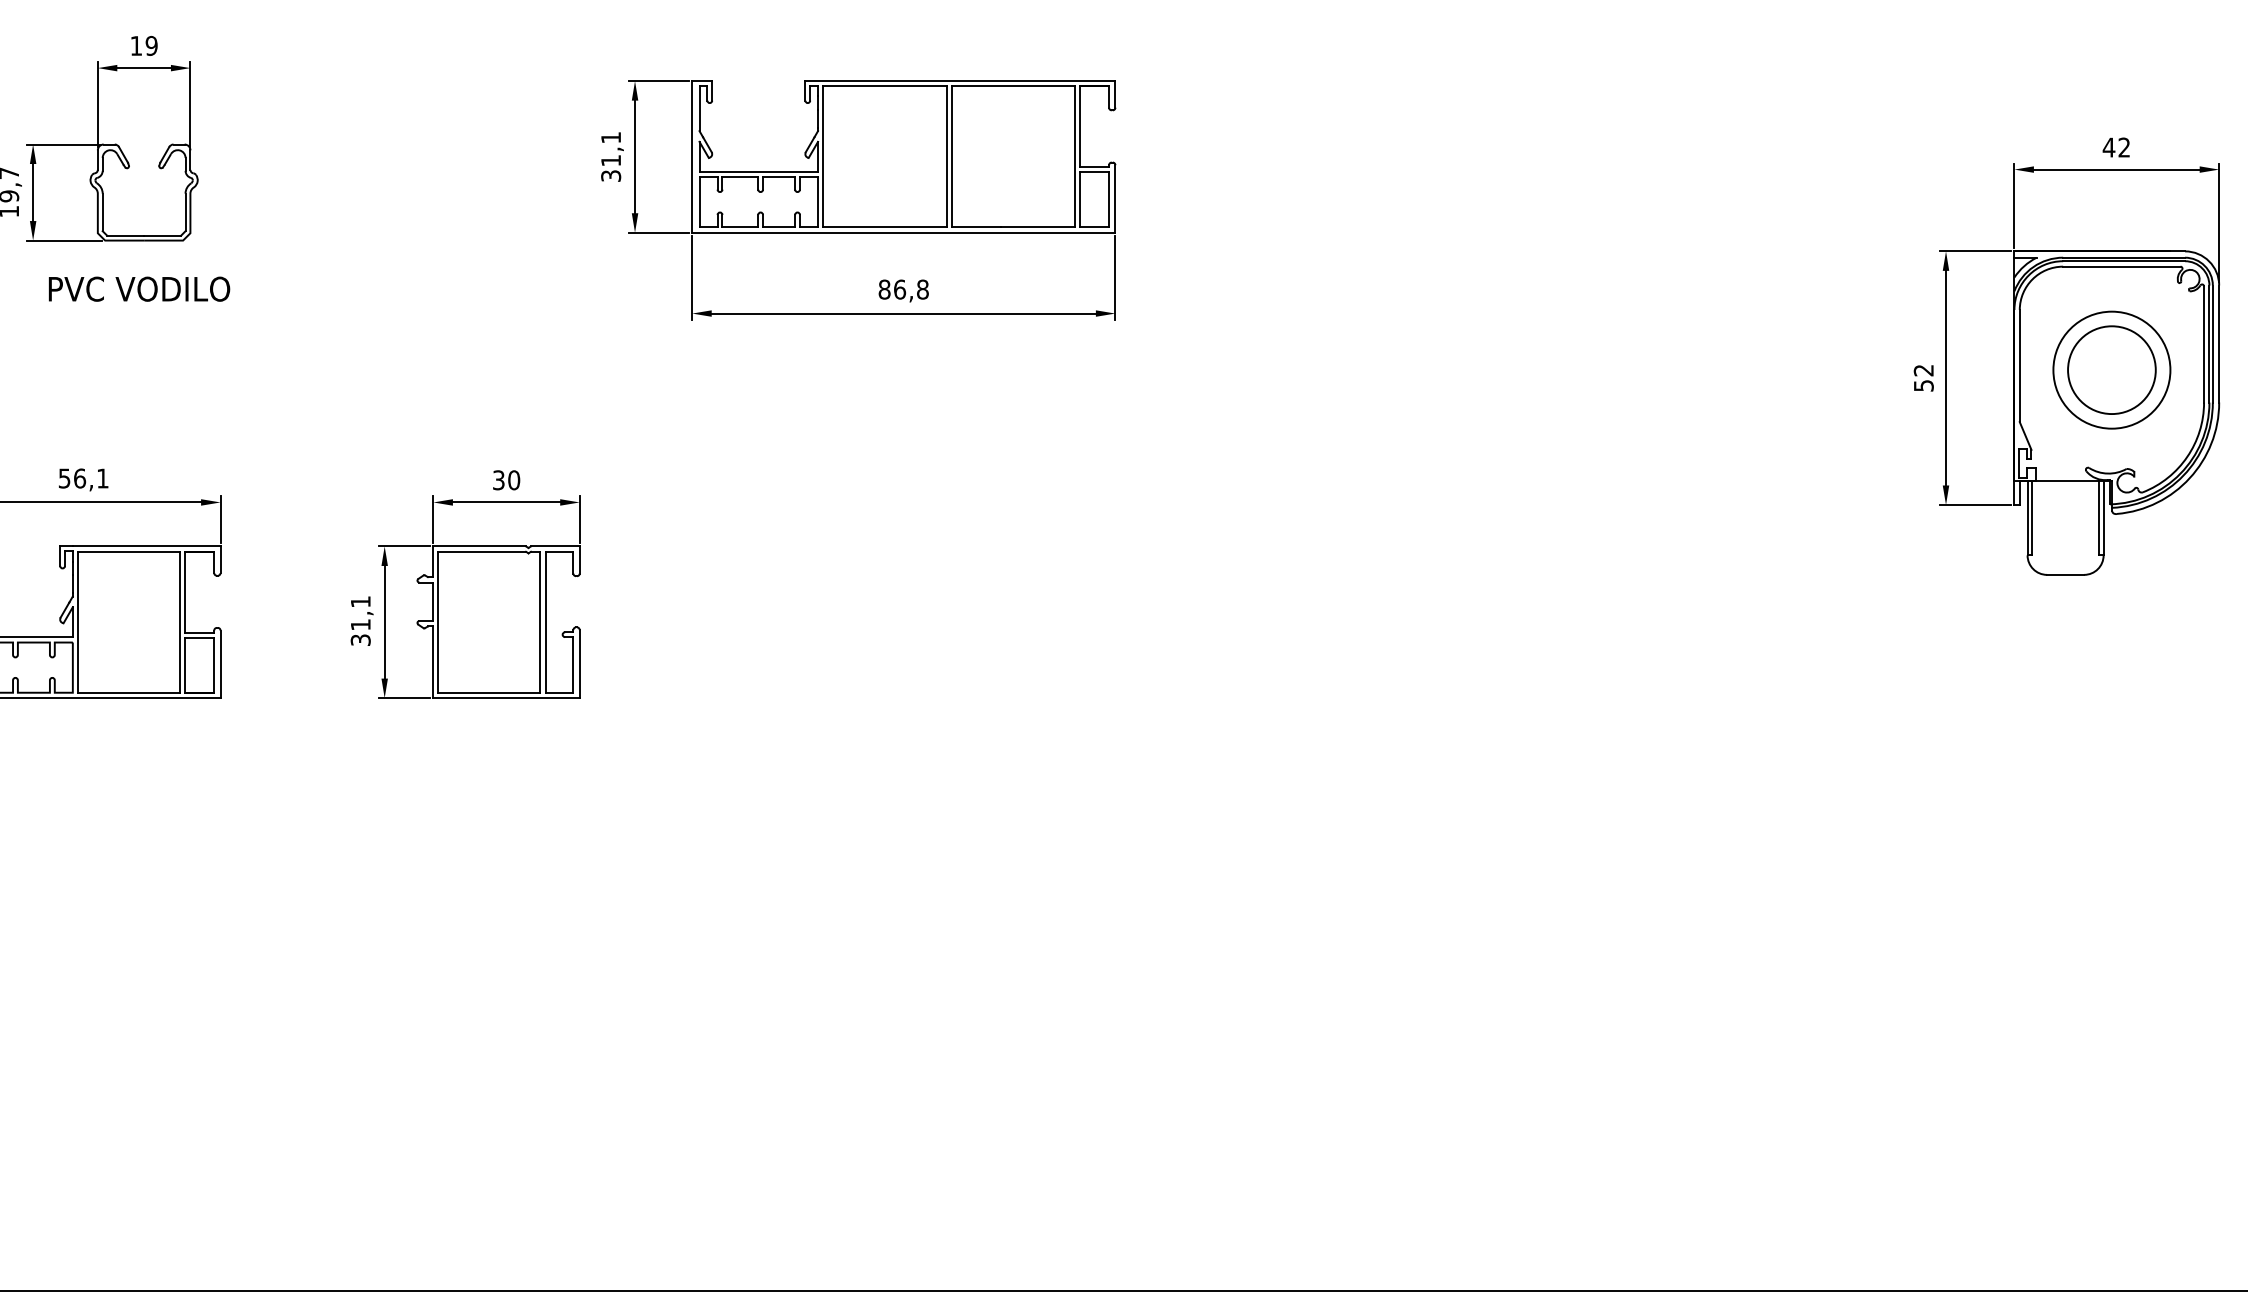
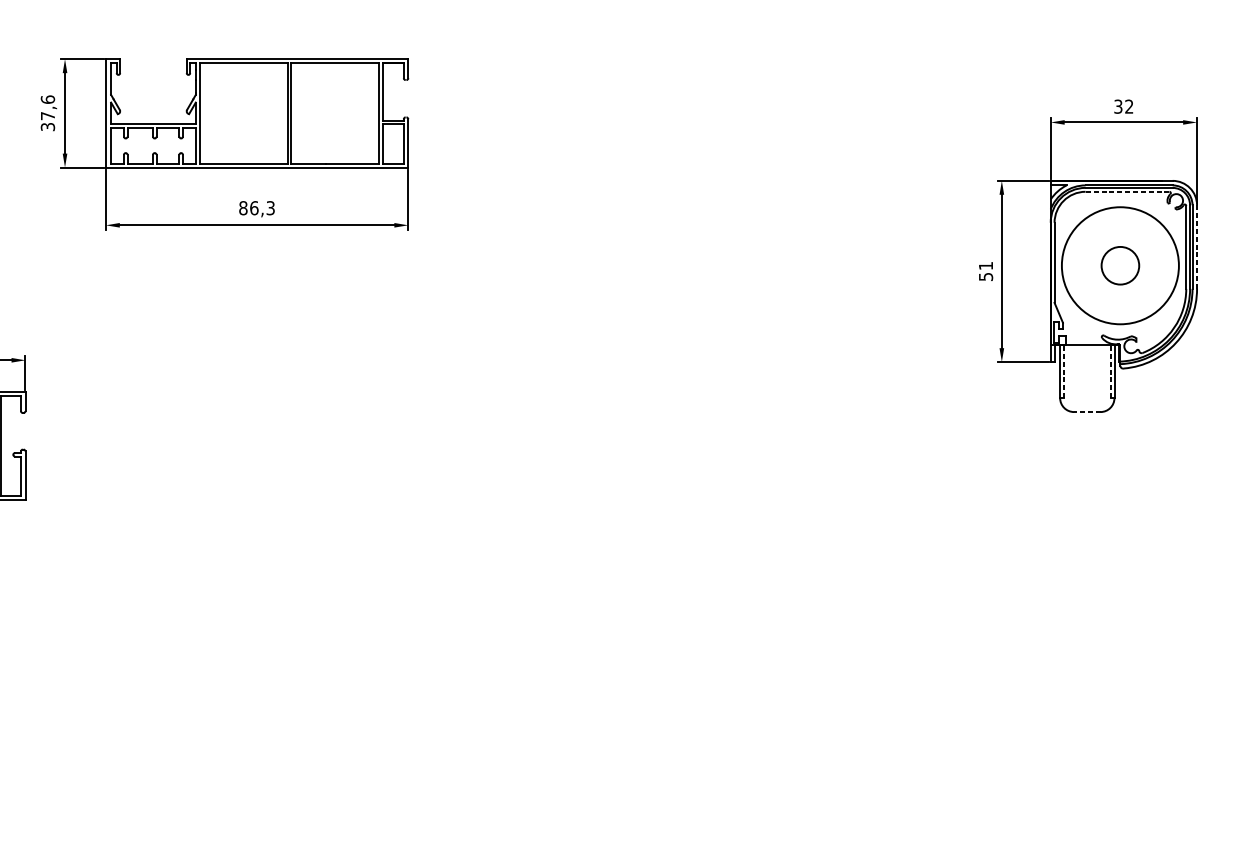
text: (2108, 147) -> (1117, 106), 42 -> 32
text: (611, 148) -> (48, 107), 31,1 -> 37,6
line: (2121, 266) -> (1127, 191), solid -> dashed
text: (922, 289) -> (270, 208), 86,8 -> 86,3
line: (2219, 344) -> (1197, 247), solid -> dashed
circle: (2111, 369) -> (1120, 265), size x1.4
text: (1923, 370) -> (985, 265), 52 -> 51
circle: (2111, 370) -> (1120, 265), size x0.6
line: (2032, 517) -> (1063, 371), solid -> dashed
line: (2098, 517) -> (1110, 371), solid -> dashed
line: (2065, 574) -> (1087, 411), solid -> dashed

